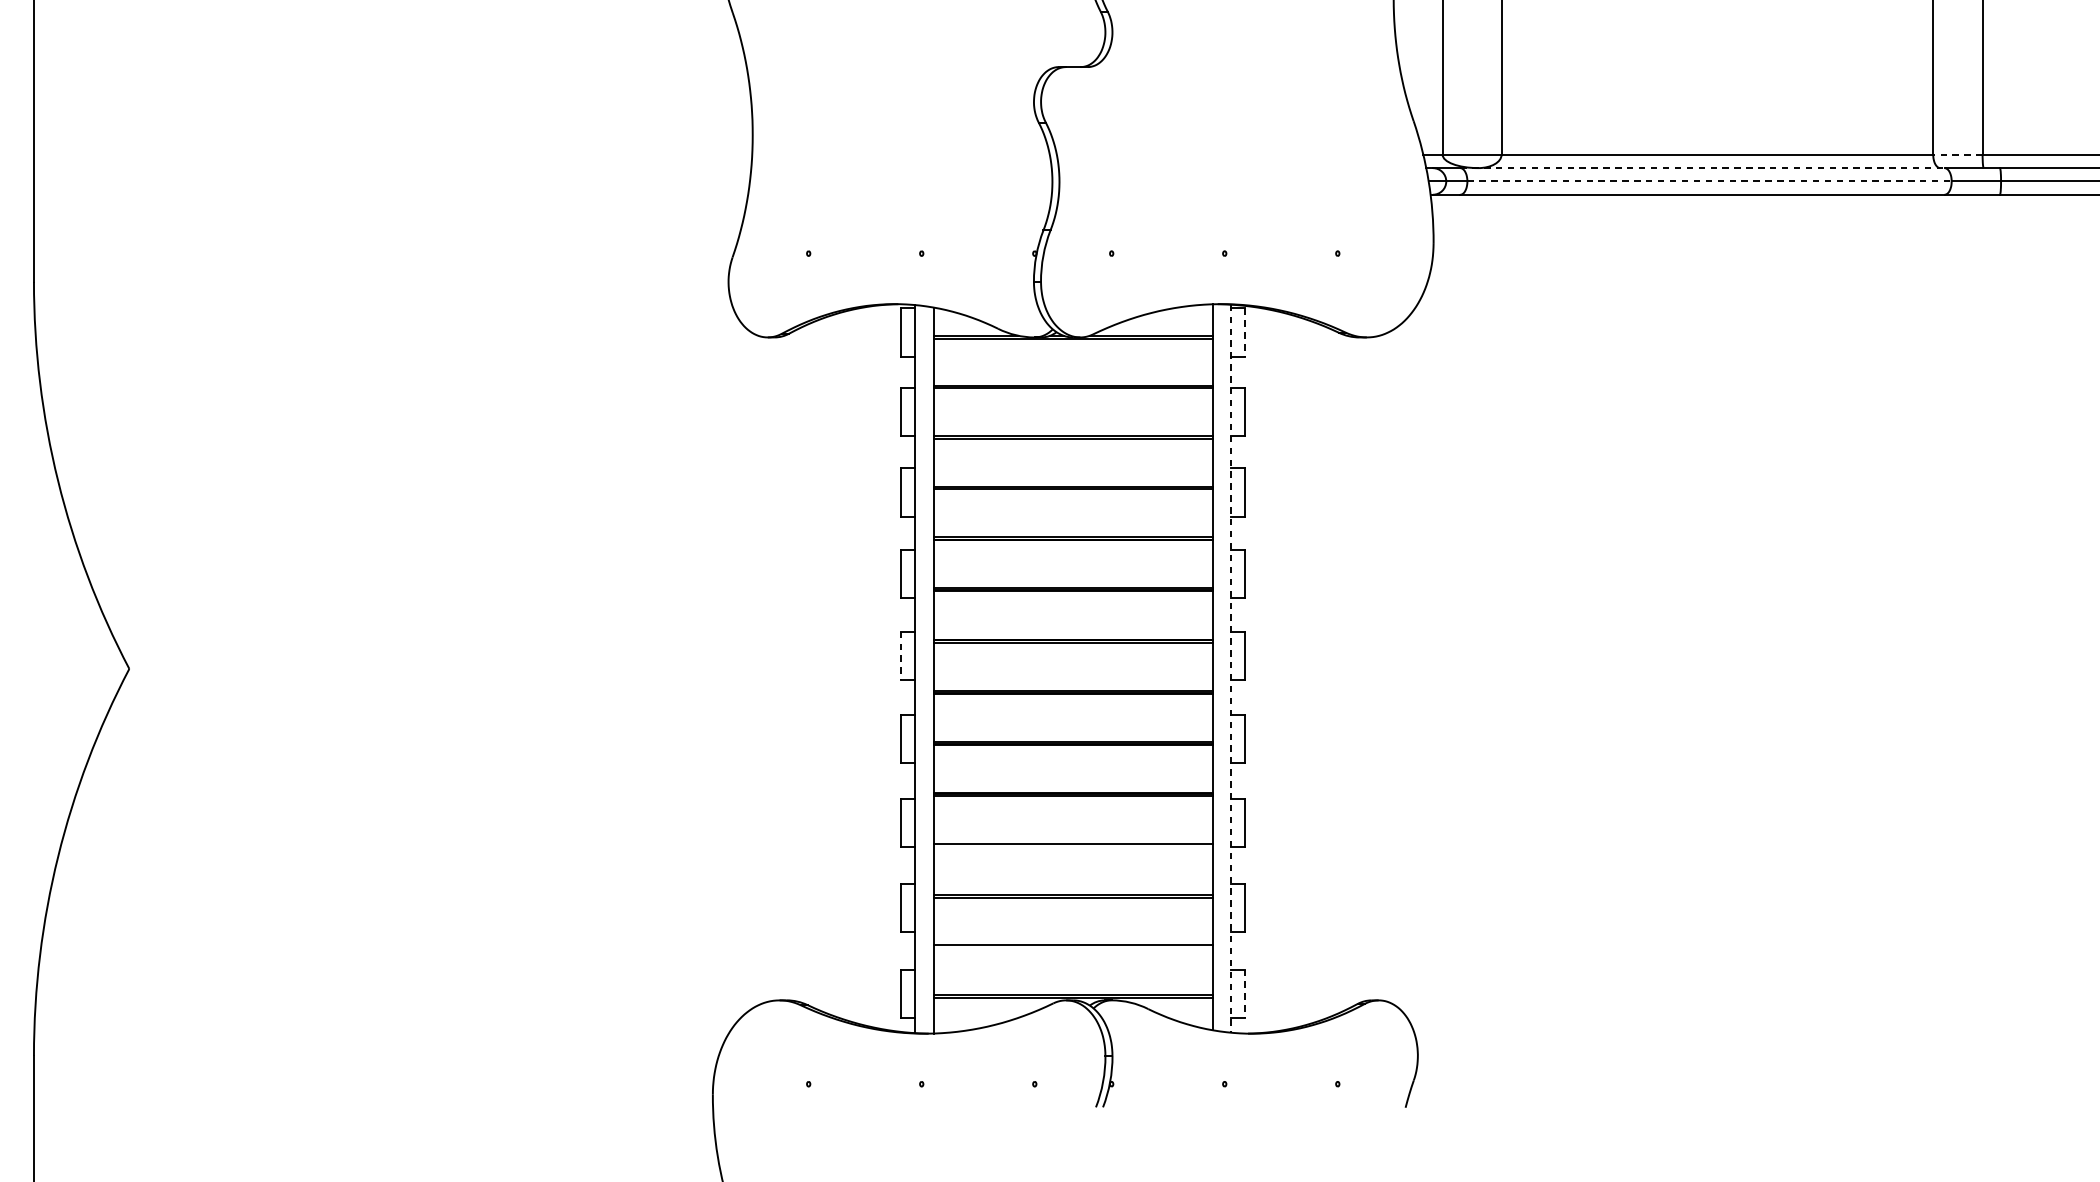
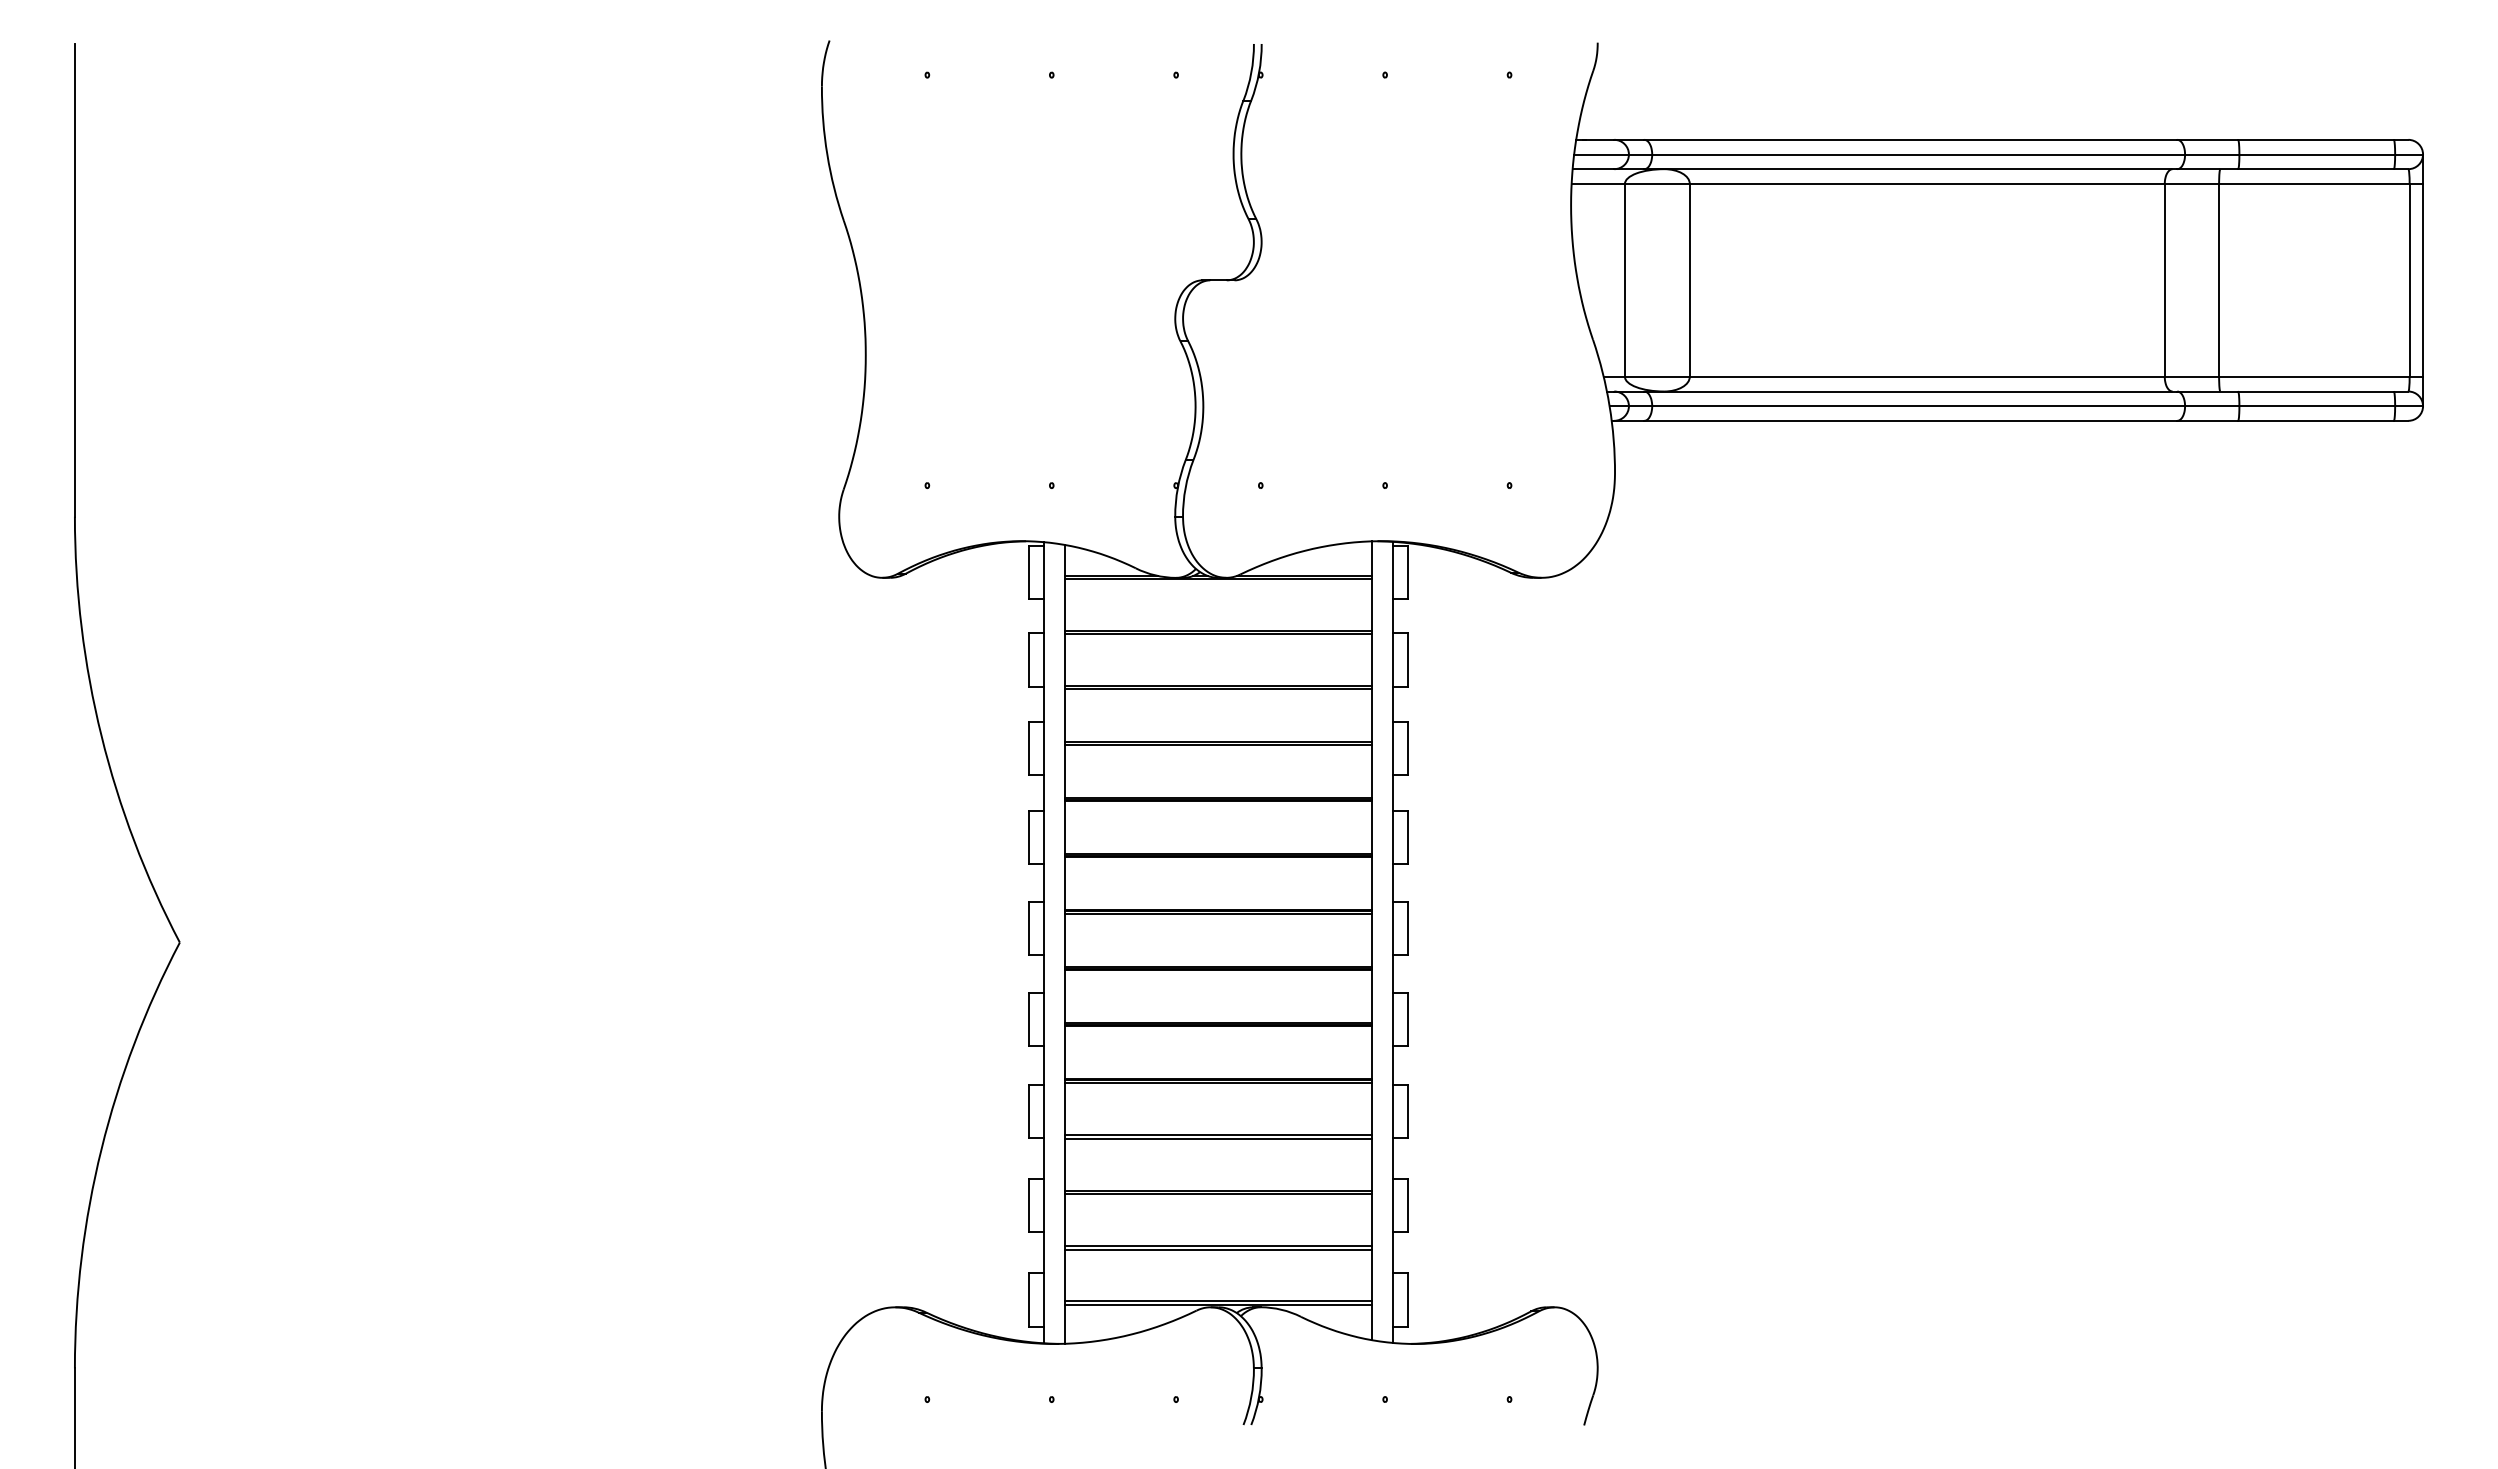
line: (1957, 154) -> (2191, 376), dashed -> solid
line: (1703, 168) -> (1911, 391), dashed -> solid
line: (1710, 181) -> (1919, 406), dashed -> solid
line: (1245, 332) -> (1407, 572), dashed -> solid
line: (901, 656) -> (1029, 928), dashed -> solid
line: (1231, 668) -> (1392, 942), dashed -> solid
line: (1073, 846) -> (1218, 1138), added
line: (1073, 947) -> (1218, 1249), added
line: (1245, 993) -> (1407, 1299), dashed -> solid

